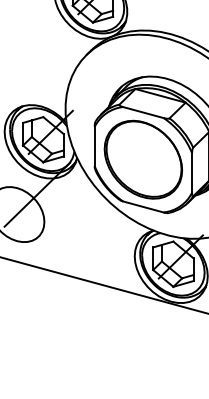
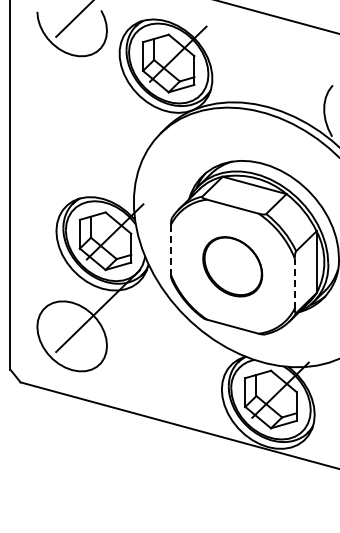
line: (94, 147) -> (170, 250), solid -> dashed
part: (143, 159) -> (232, 266), size x0.6
line: (191, 172) -> (294, 283), solid -> dashed

